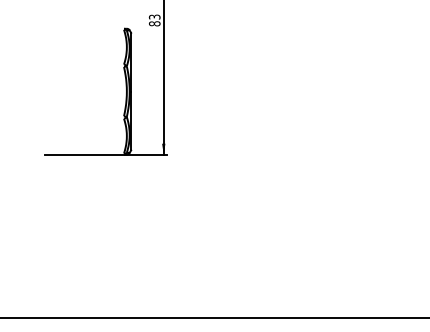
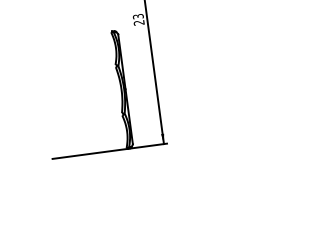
text: (154, 23) -> (138, 22), 83 -> 23

